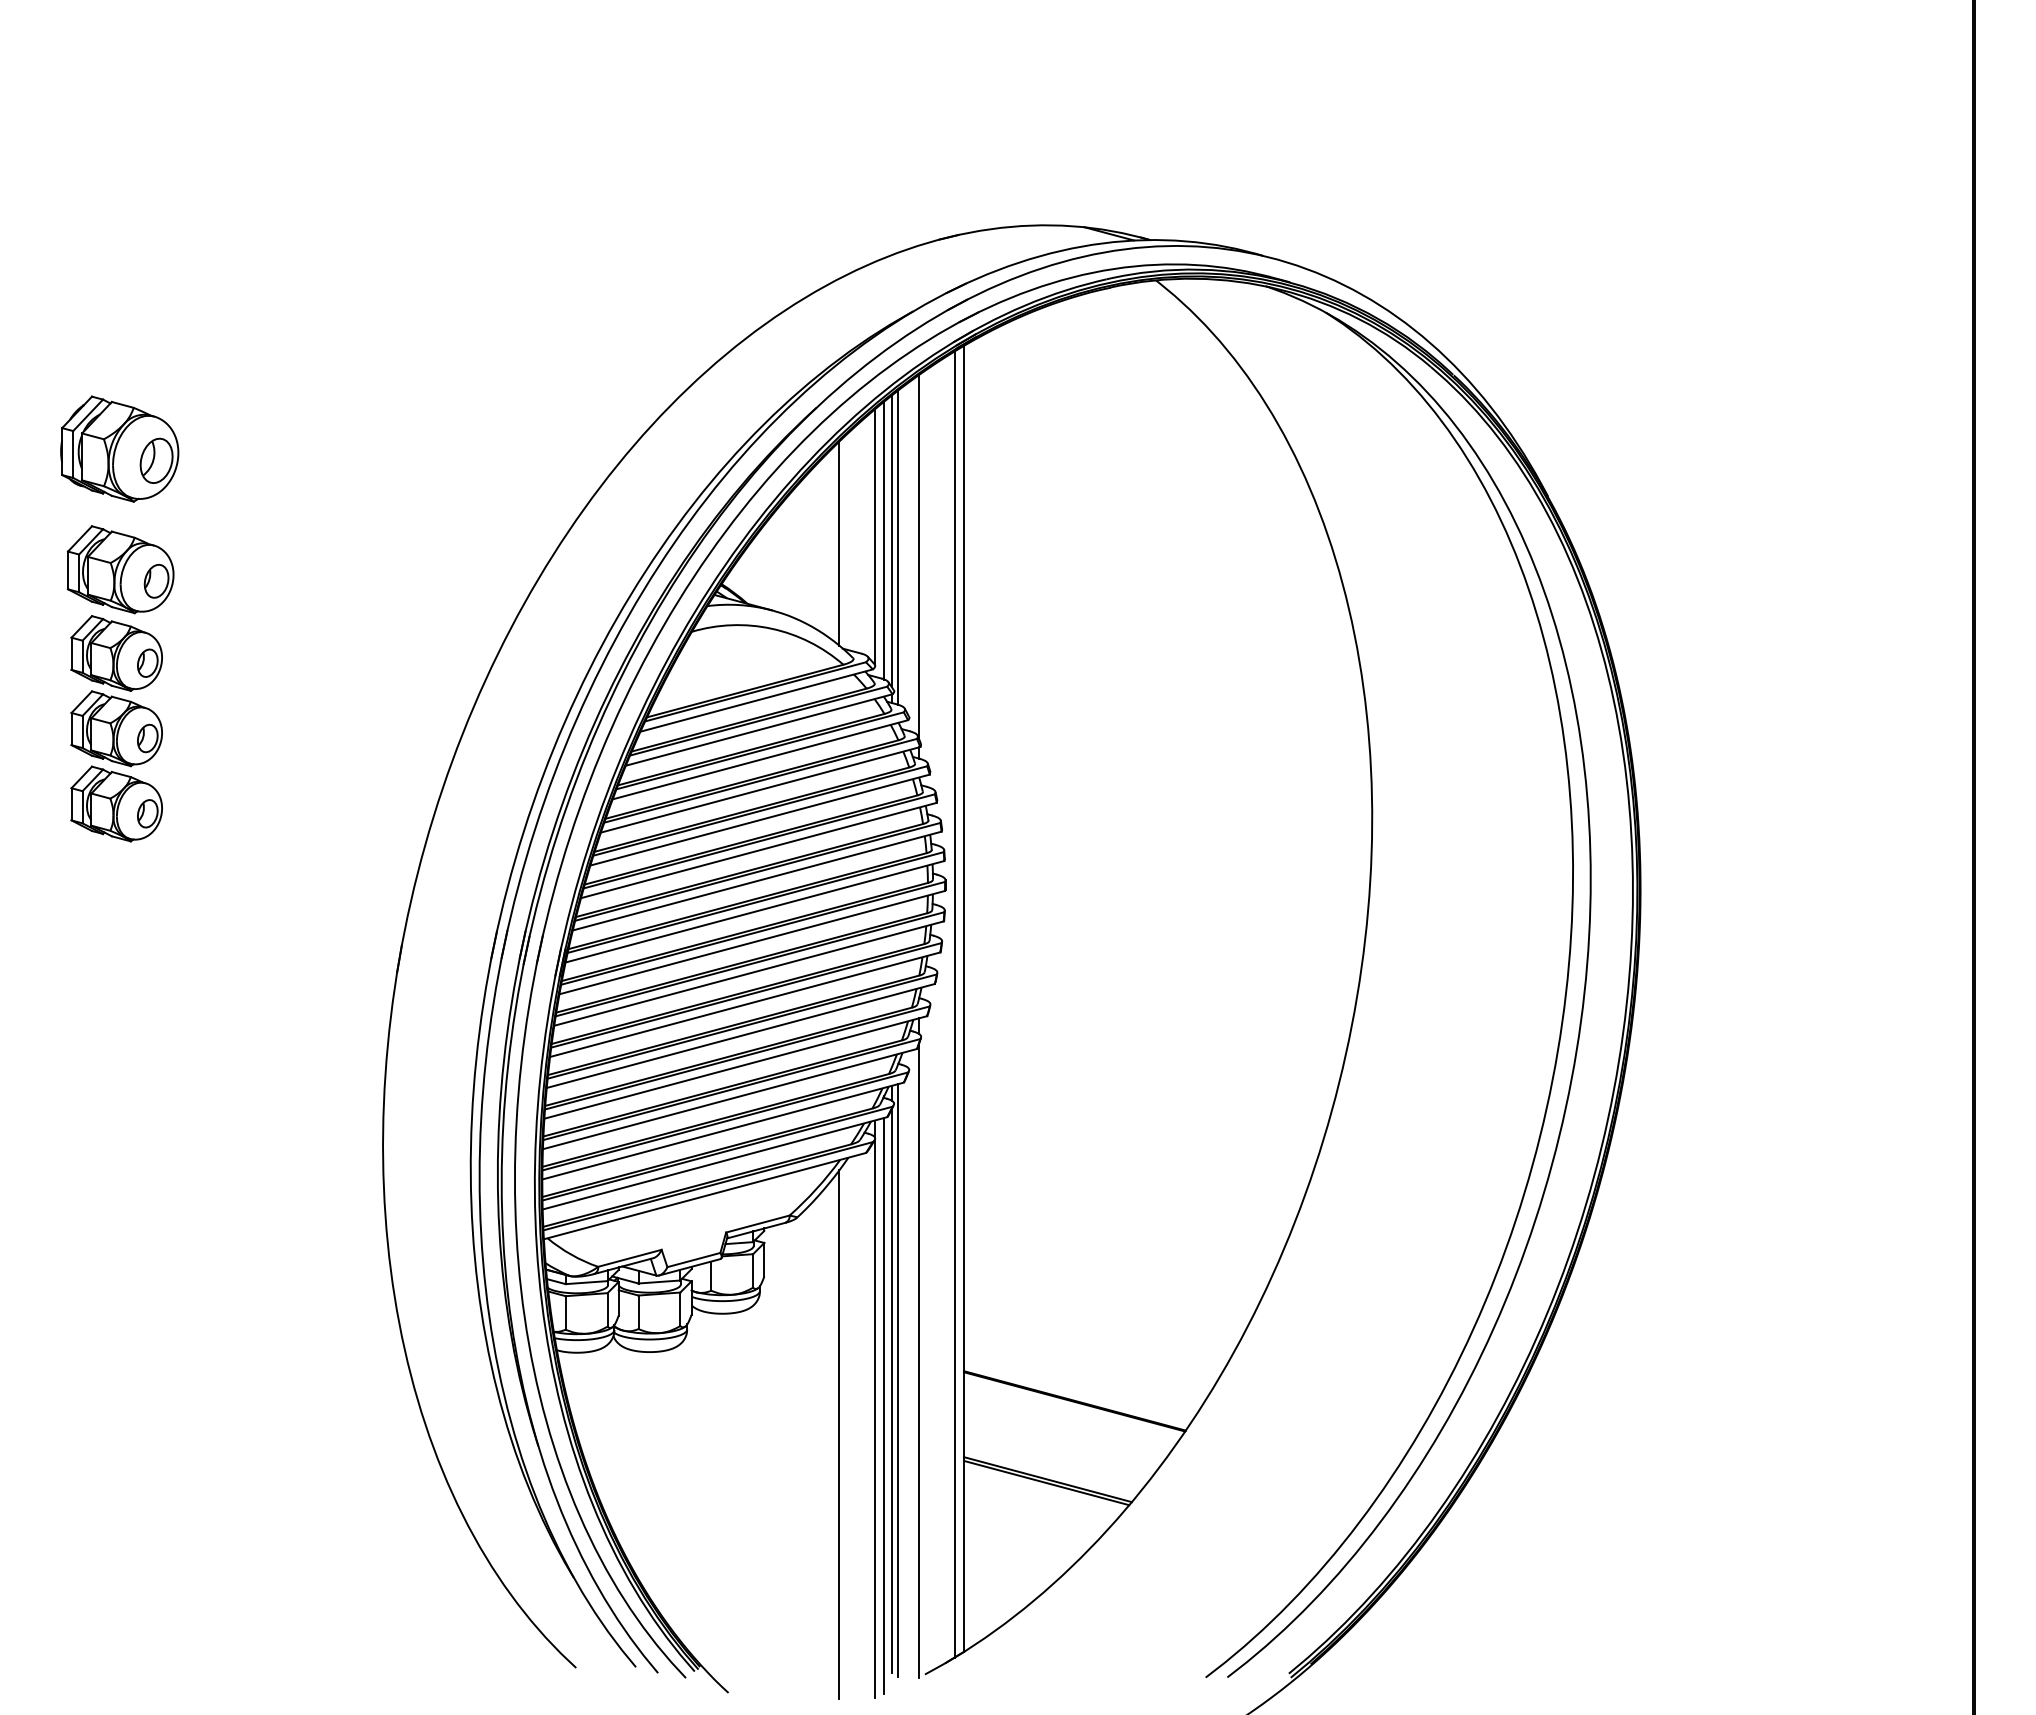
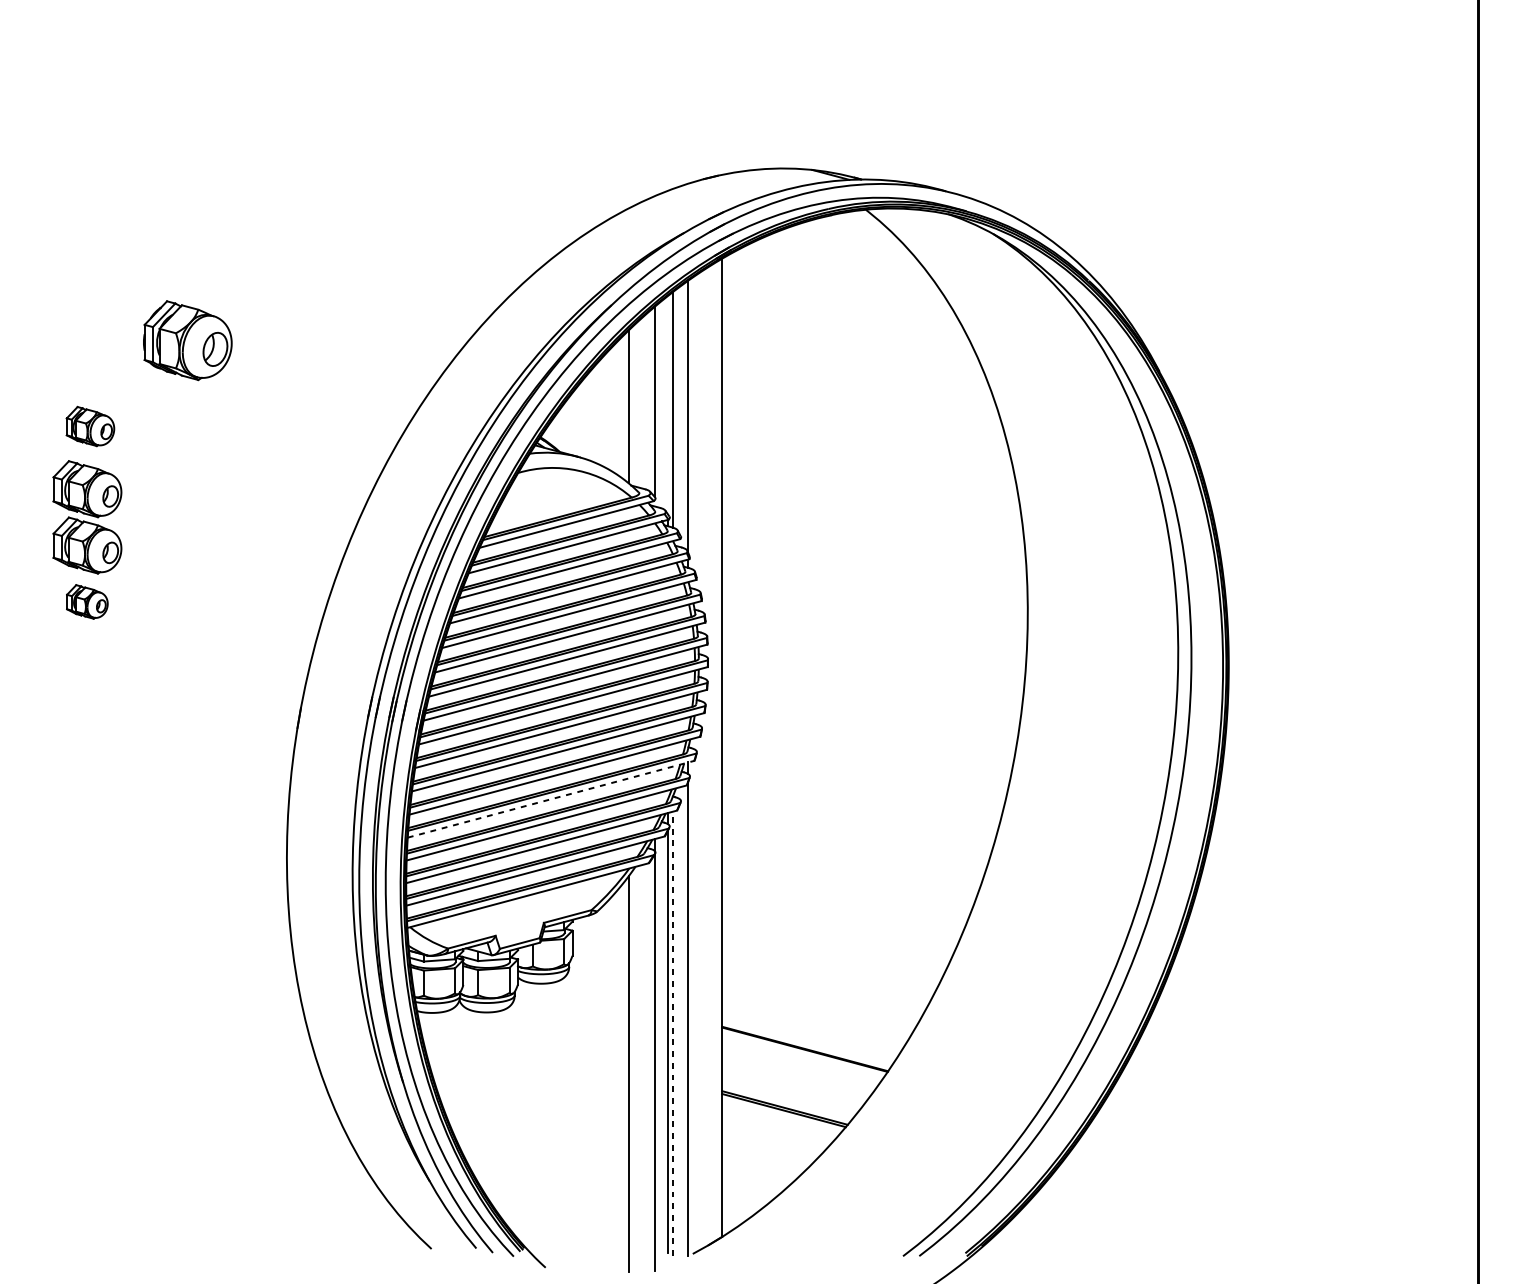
part: (119, 448) -> (187, 340), moved
line: (884, 540) -> (662, 404), removed
line: (891, 540) -> (667, 404), removed
part: (120, 569) -> (90, 426), size x0.6
part: (116, 803) -> (87, 601), size x0.6
line: (954, 1004) -> (714, 752), removed
line: (736, 1067) -> (551, 799), solid -> dashed
line: (898, 1380) -> (672, 1033), solid -> dashed
line: (884, 1405) -> (662, 1052), removed

